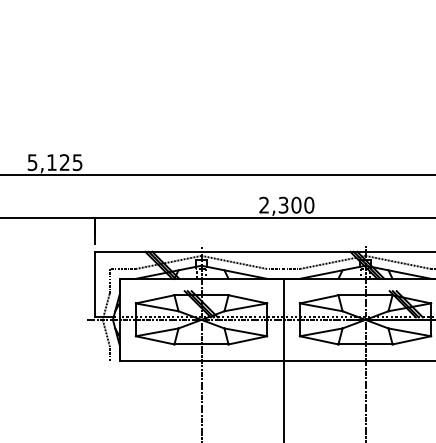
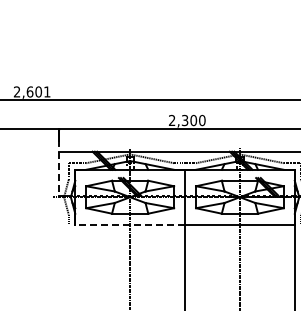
text: (55, 161) -> (32, 91), 5,125 -> 2,601
line: (94, 284) -> (58, 173), solid -> dashed
line: (201, 360) -> (130, 224), solid -> dashed

